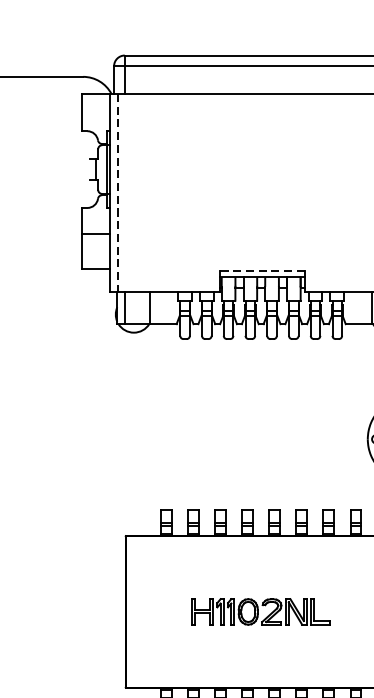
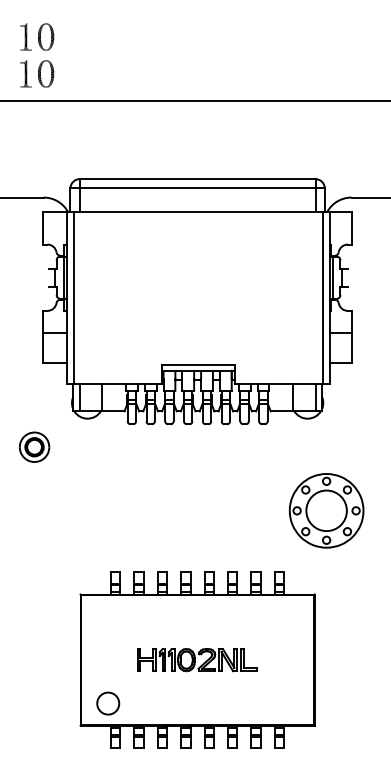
line: (118, 193) -> (74, 298), dashed -> solid
line: (262, 271) -> (198, 365), dashed -> solid
part: (72, 364) -> (34, 446), added
circle: (158, 662) -> (108, 703), added

